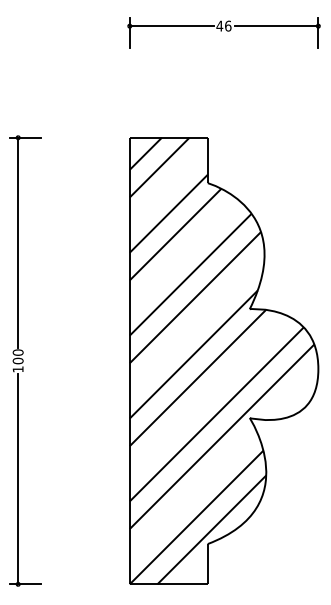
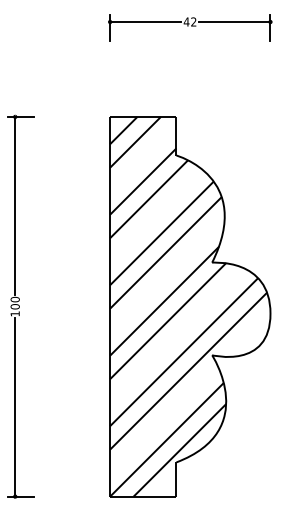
text: (228, 25) -> (194, 21), 46 -> 42

